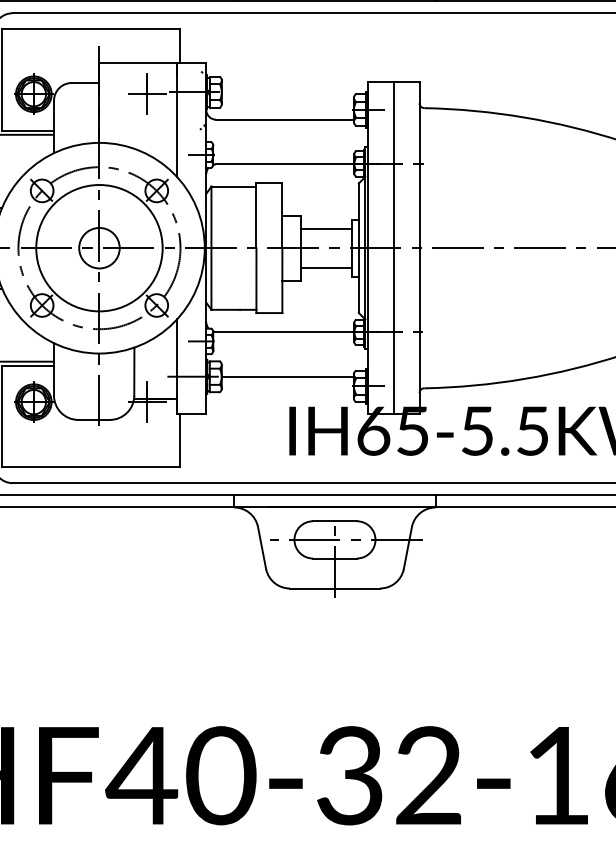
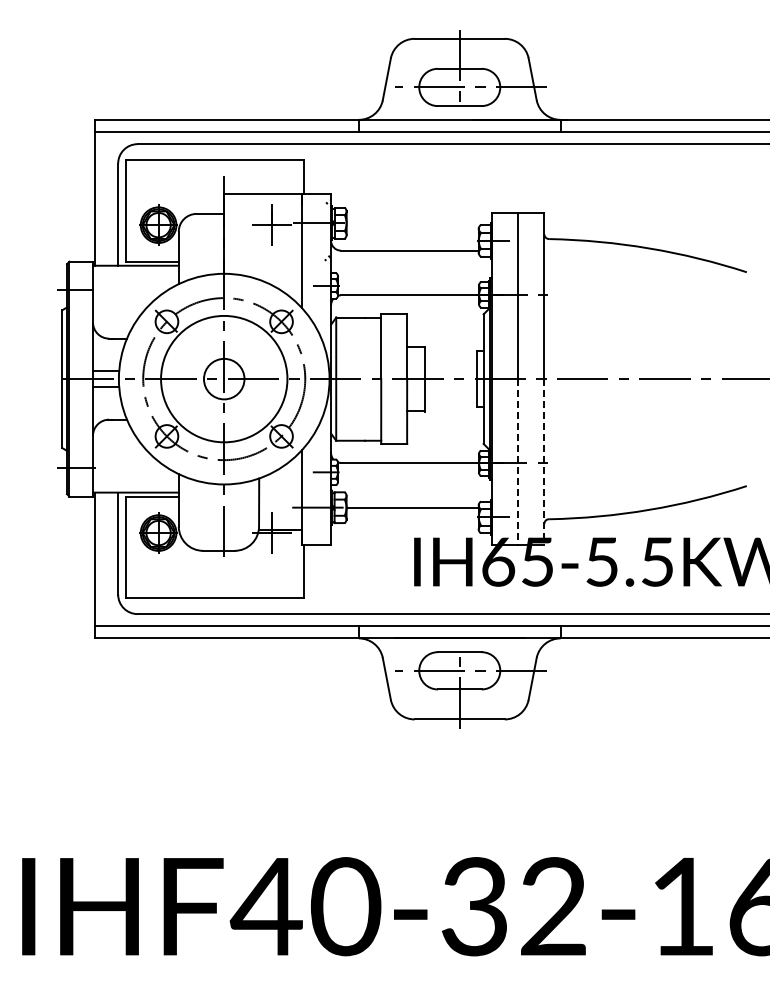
line: (326, 228) -> (451, 359), removed
line: (326, 267) -> (451, 398), removed
line: (393, 331) -> (518, 462), solid -> dashed
line: (419, 331) -> (544, 462), solid -> dashed

